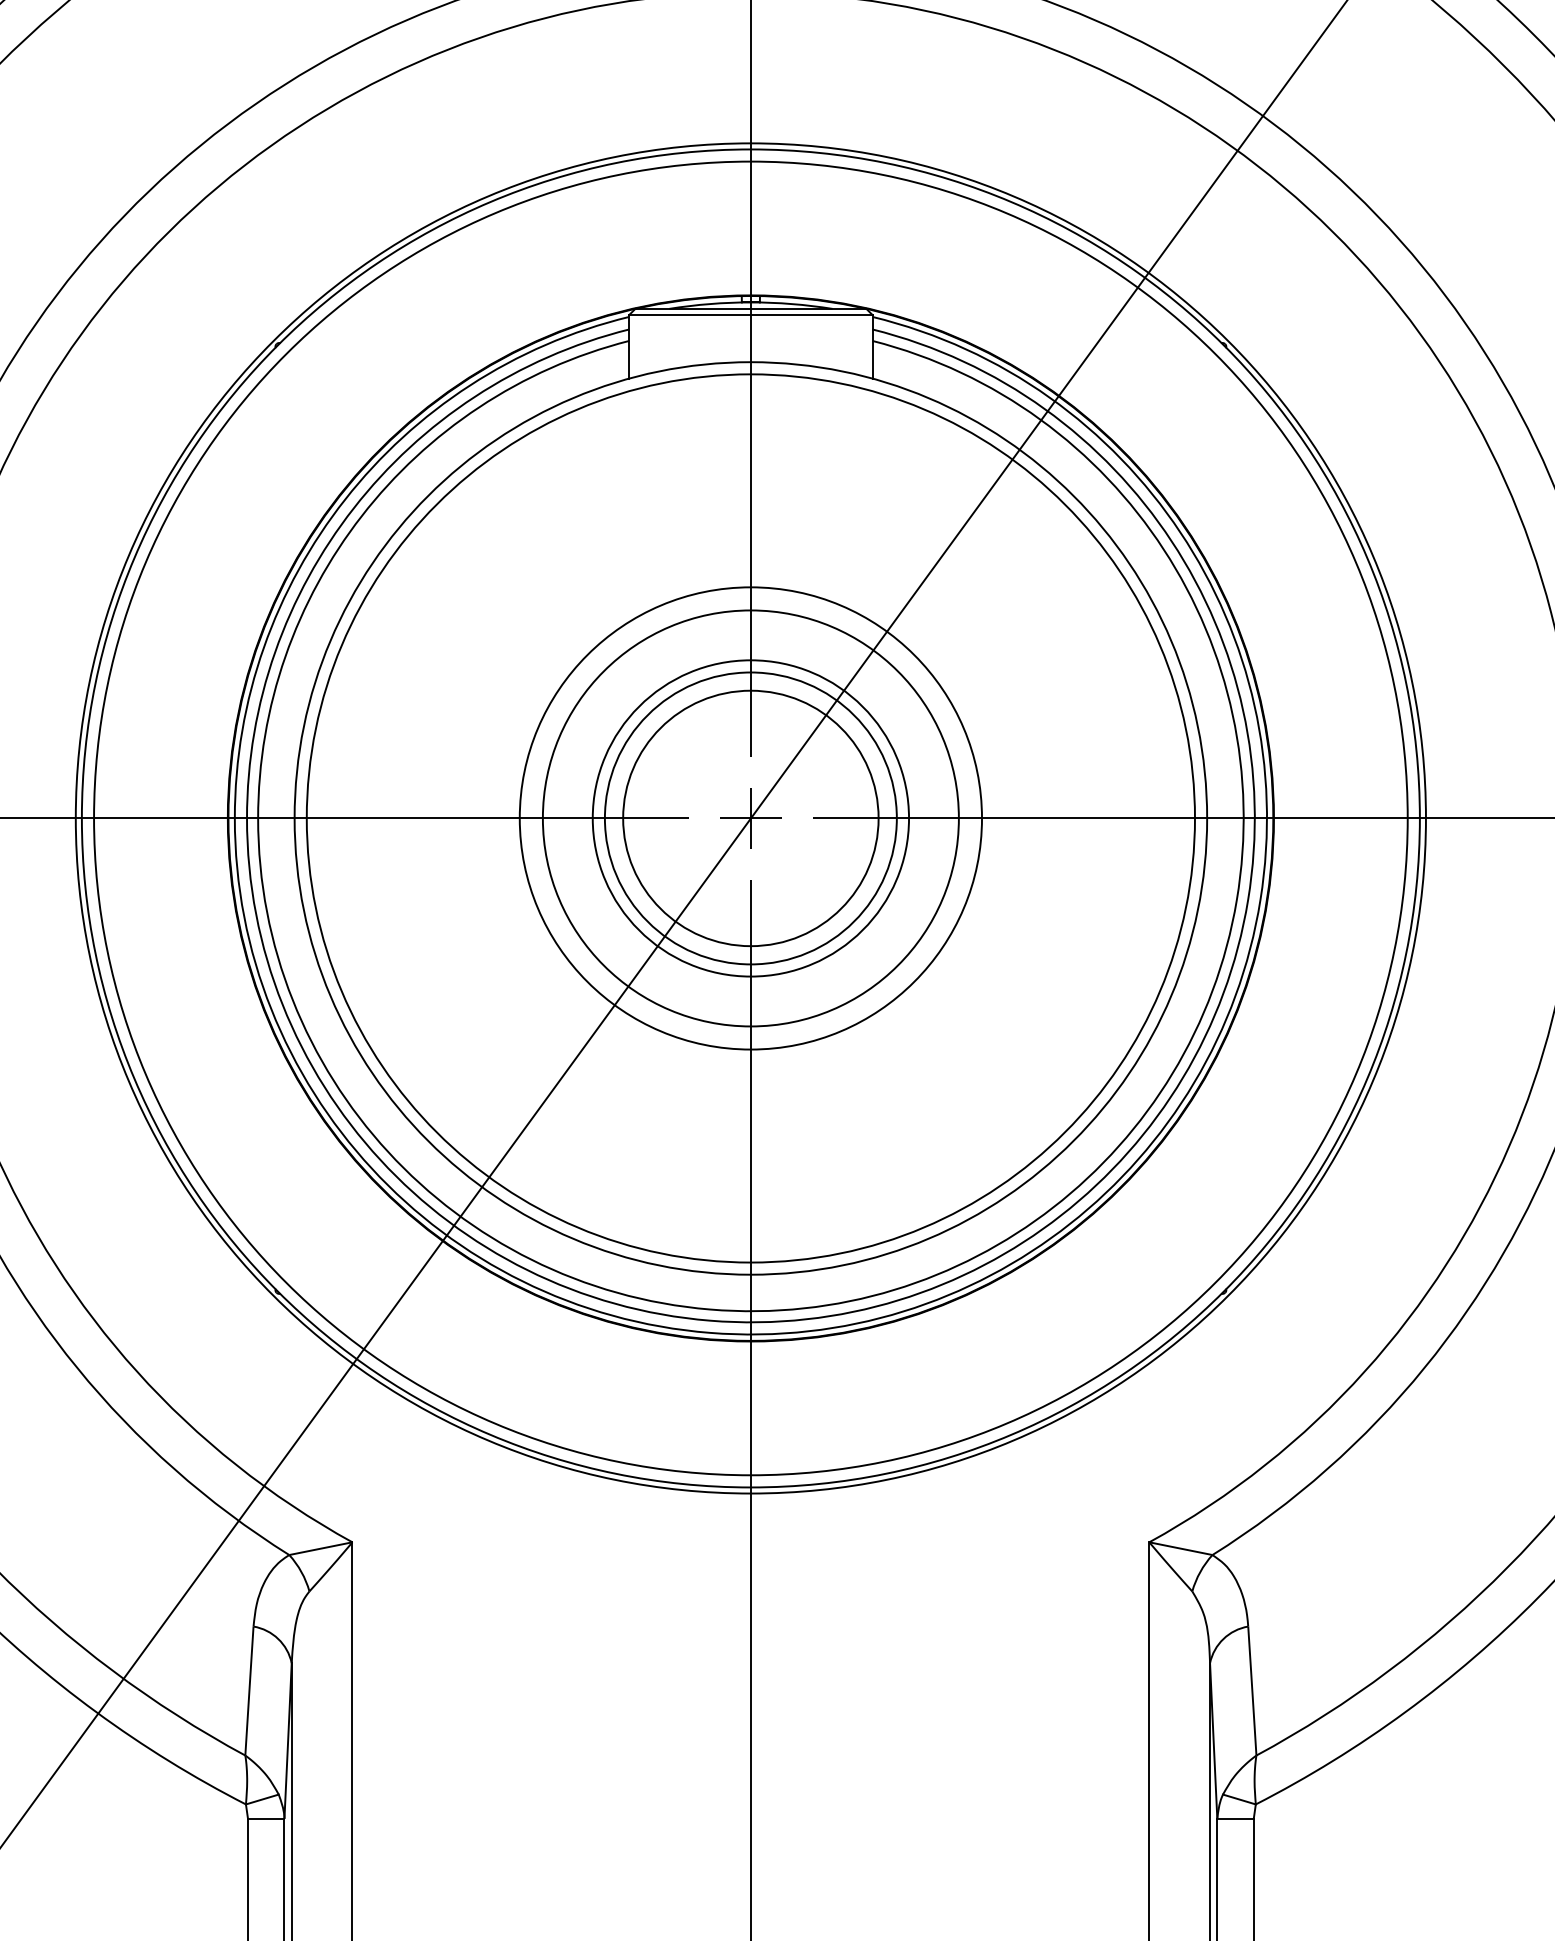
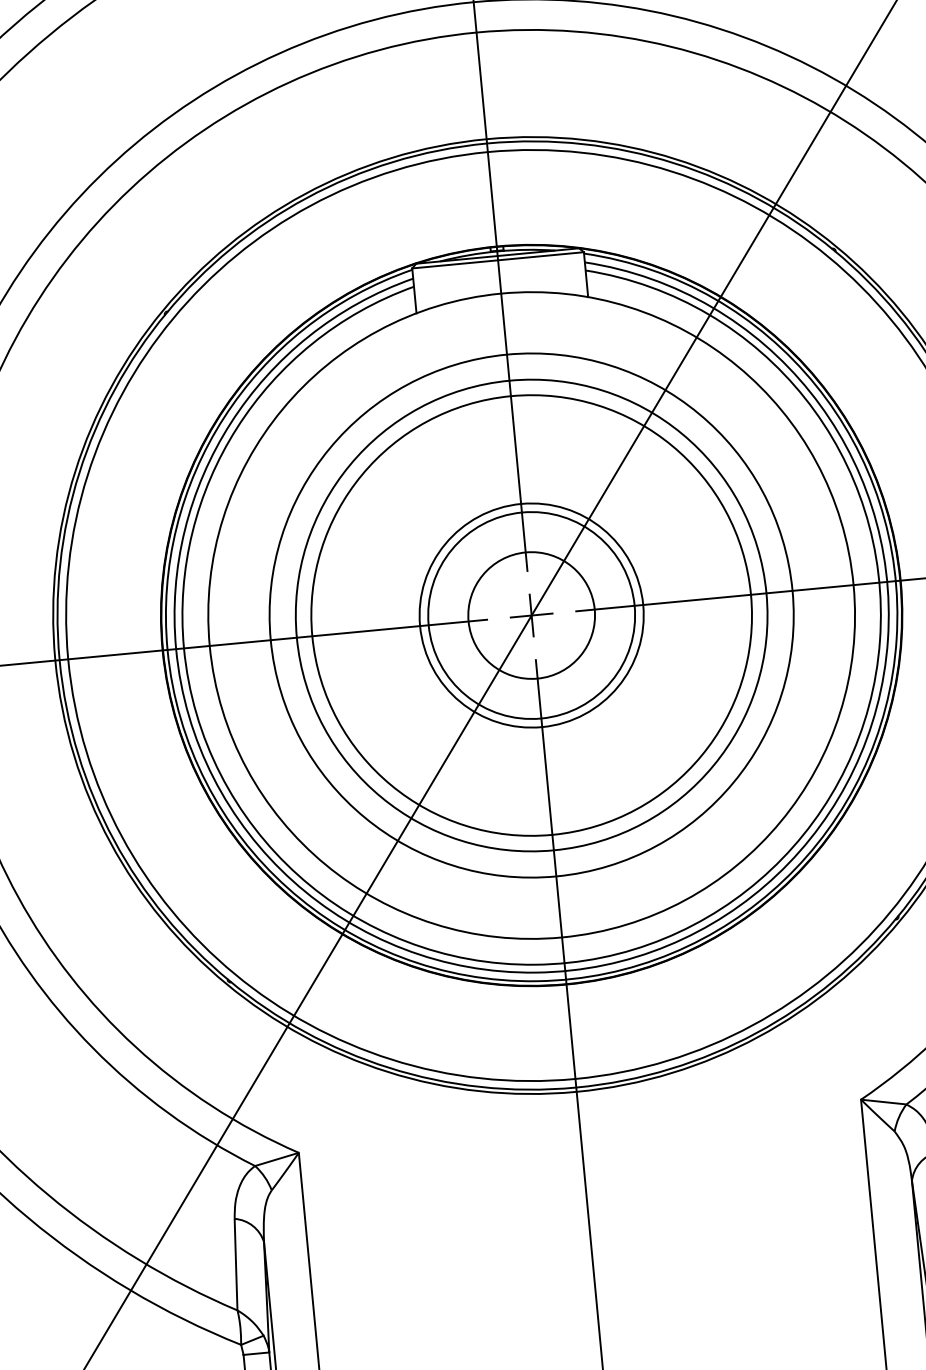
circle: (750, 818) -> (531, 615), size x0.7
circle: (750, 818) -> (531, 615), size x0.7
circle: (750, 818) -> (531, 615), size x1.6
circle: (750, 818) -> (531, 615), size x1.6

